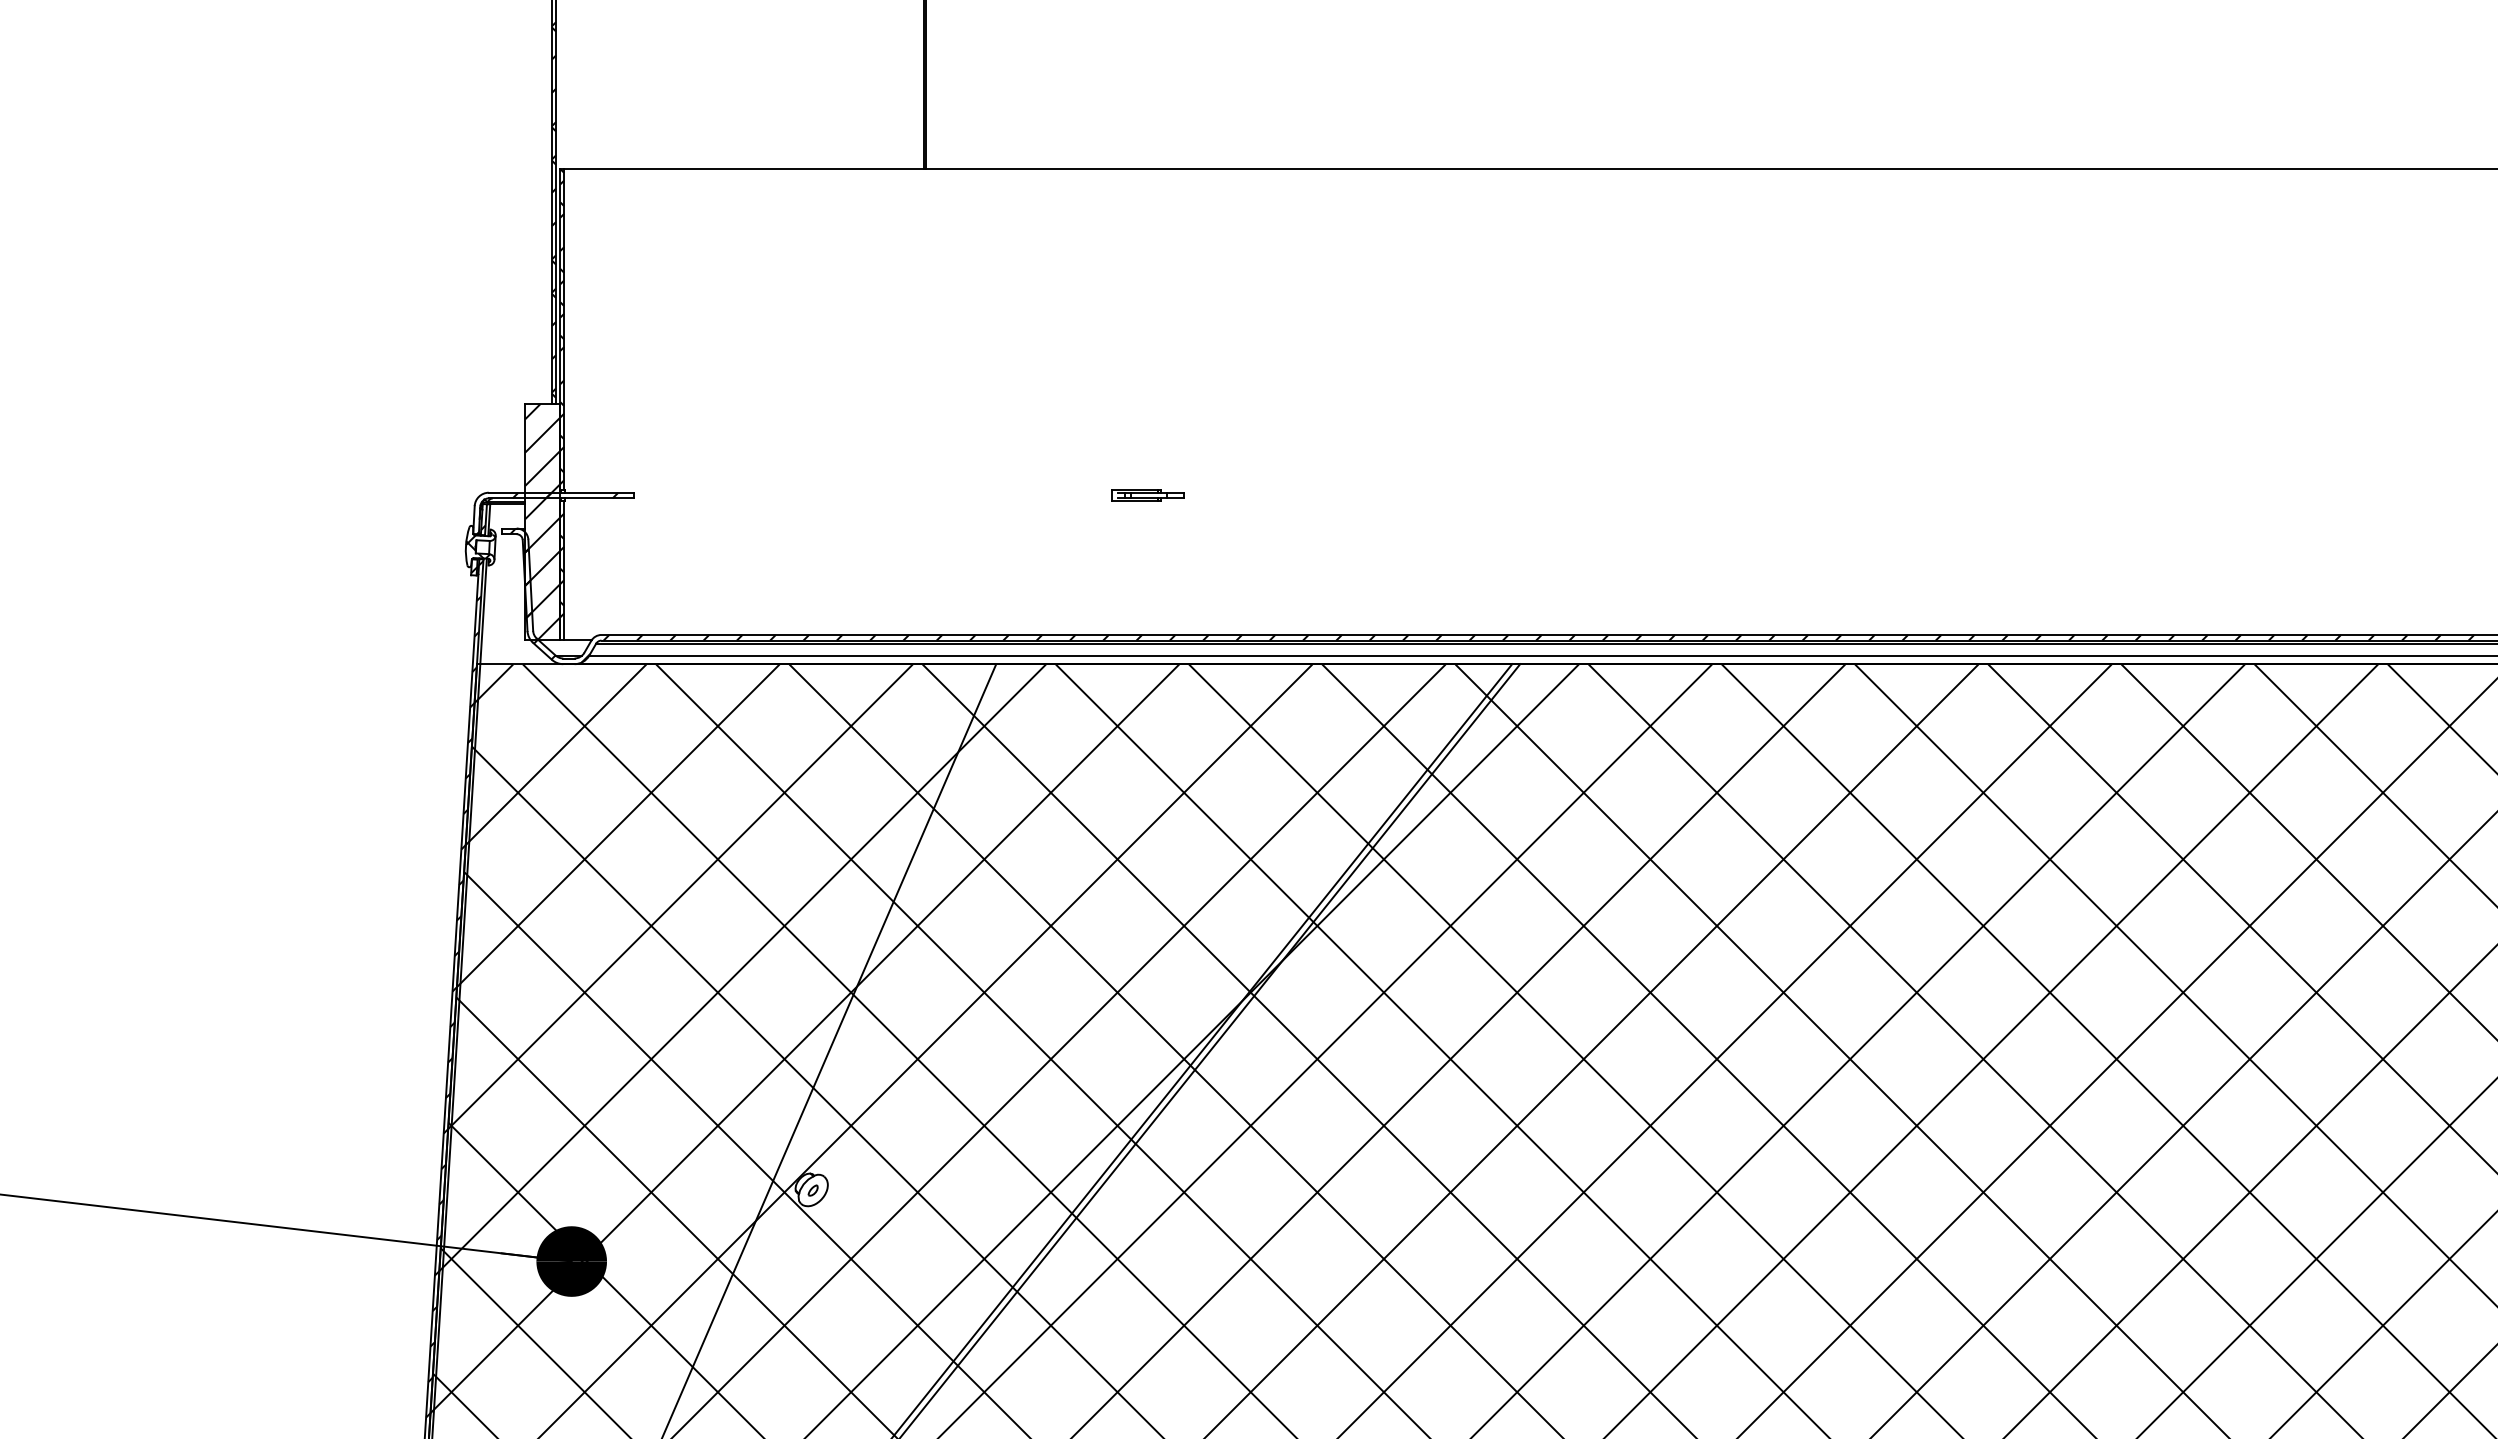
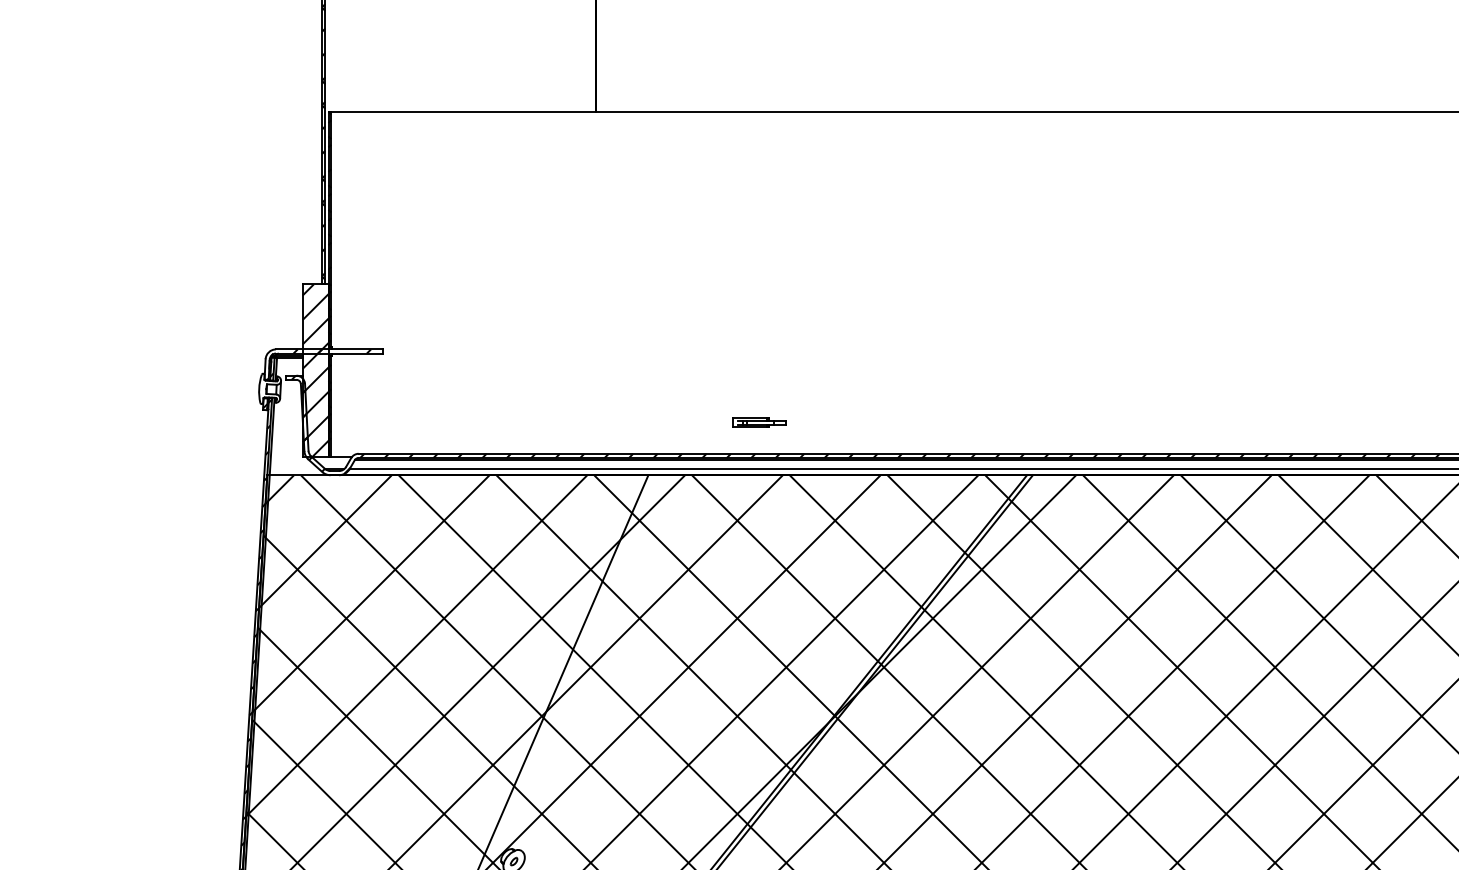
part: (1147, 495) -> (759, 422), moved
hatch: (480, 546) -> (269, 388), removed

